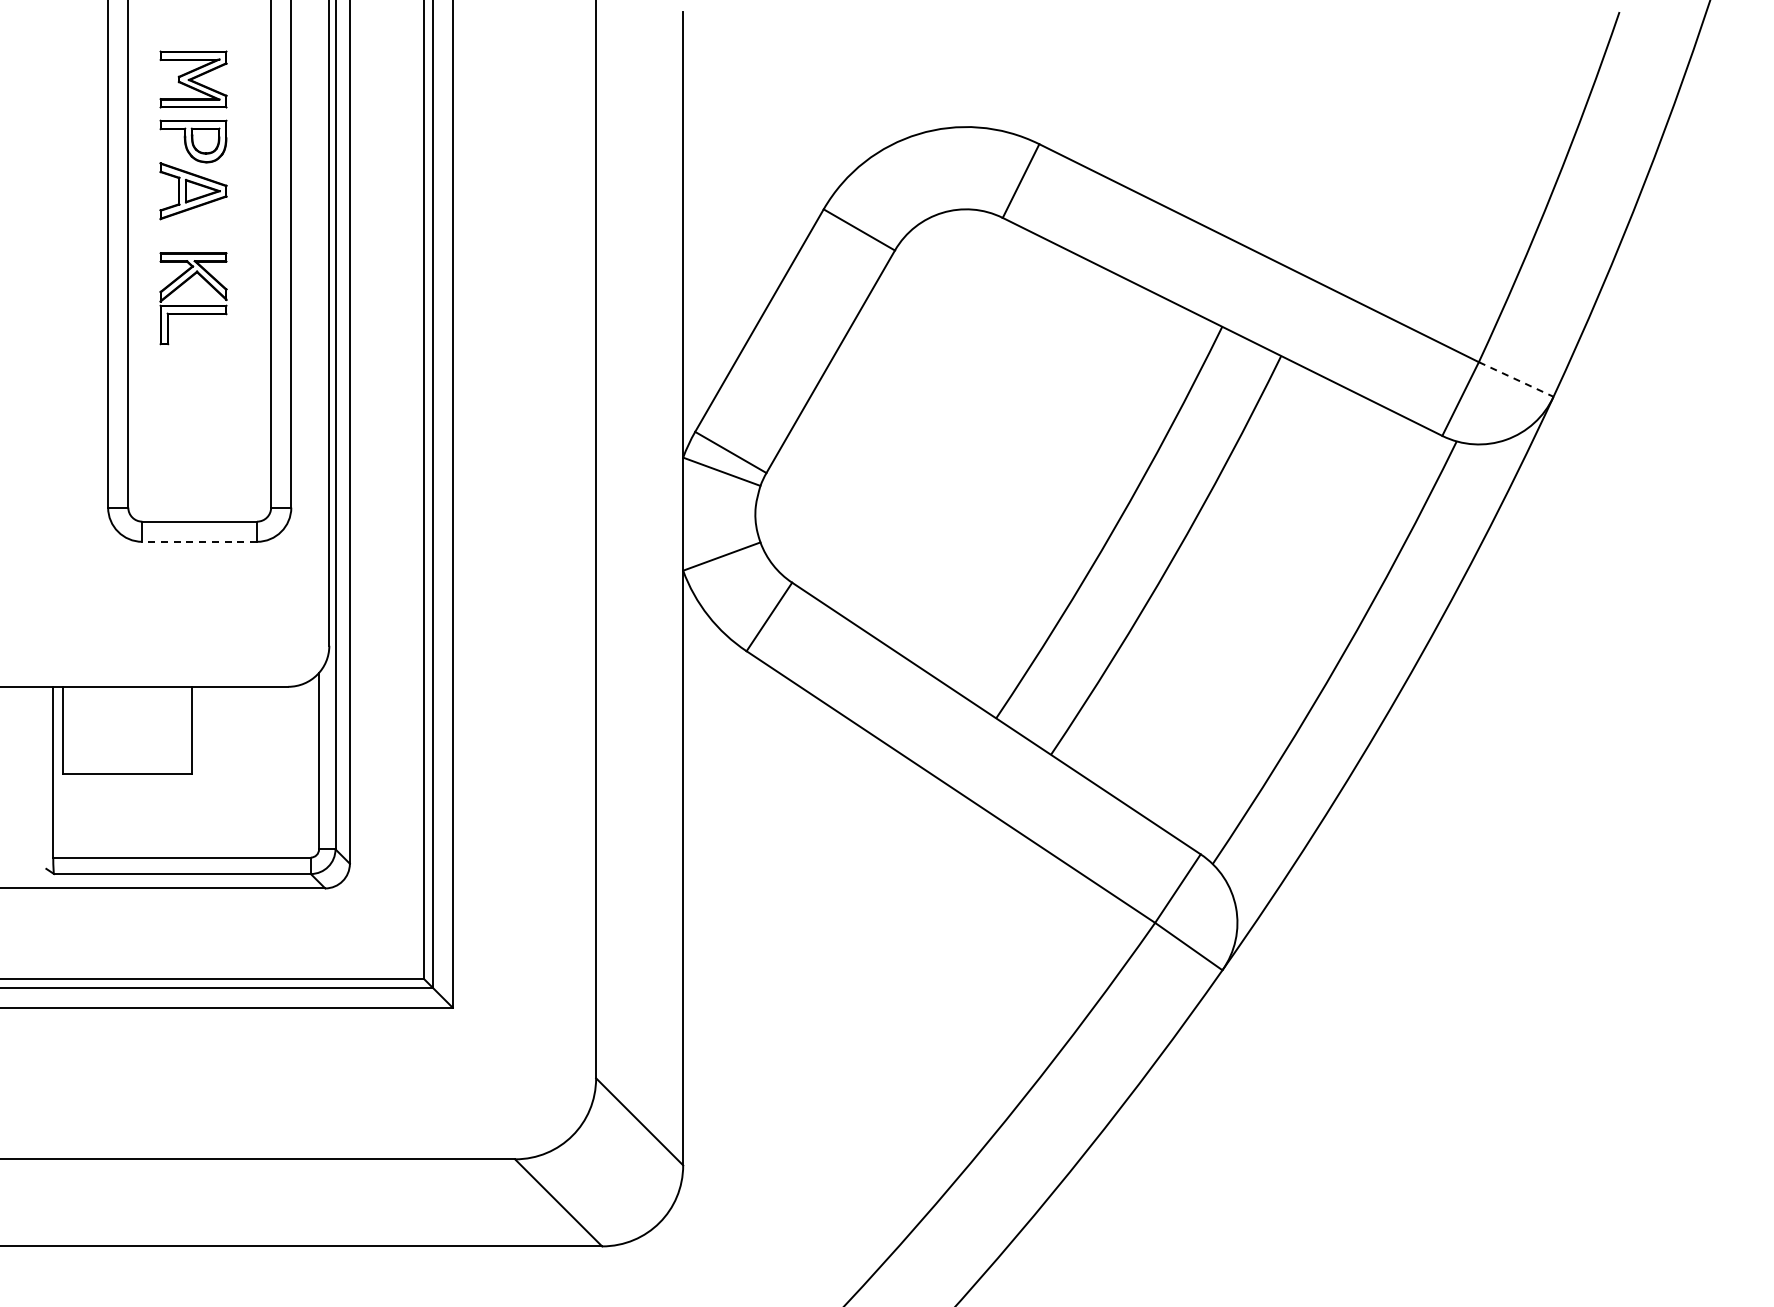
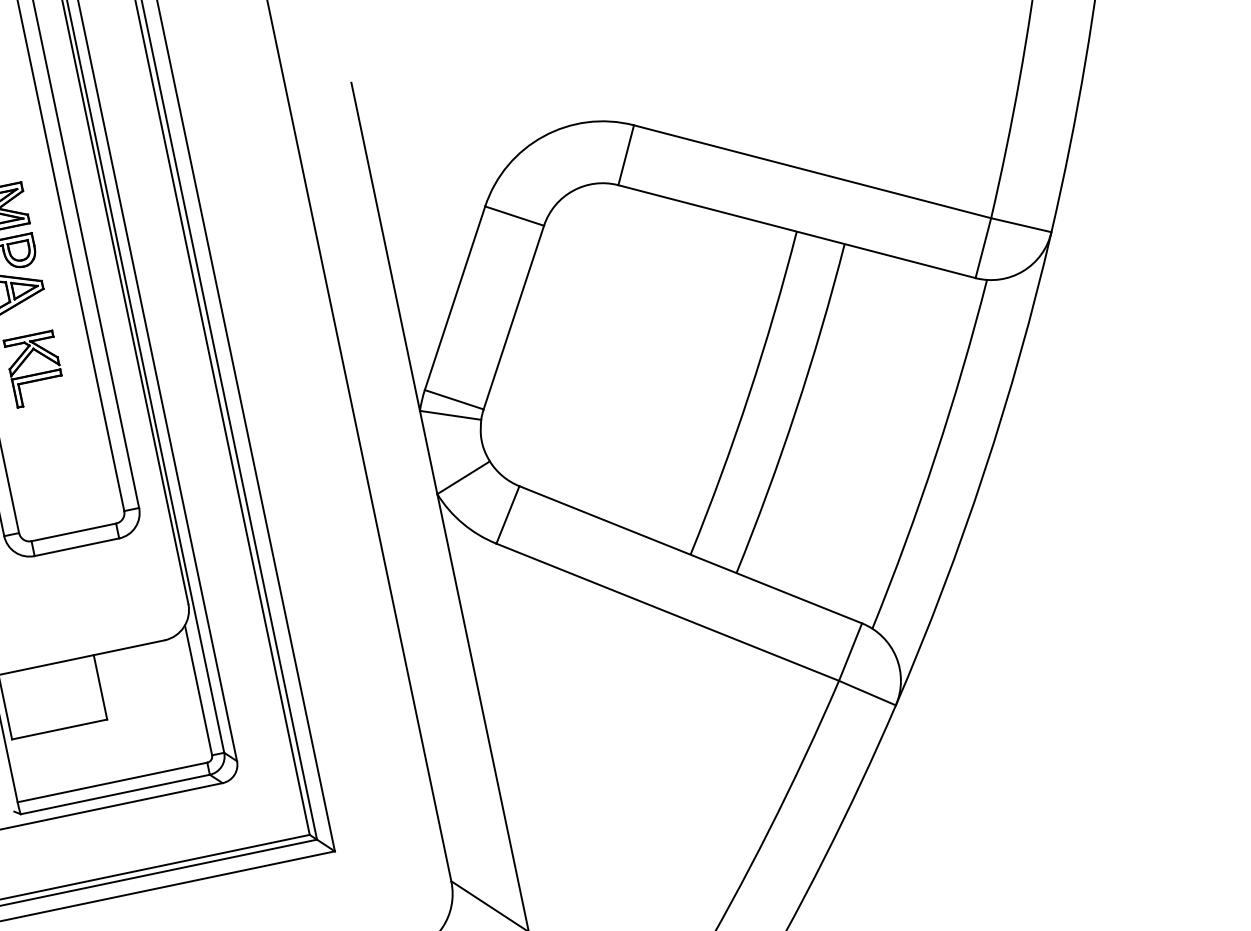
line: (1516, 379) -> (1021, 225), dashed -> solid
line: (199, 541) -> (76, 547), dashed -> solid

